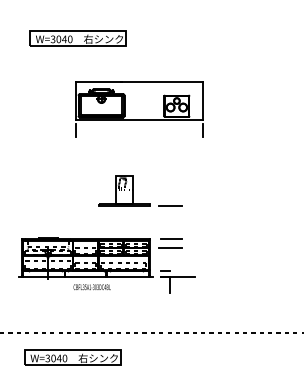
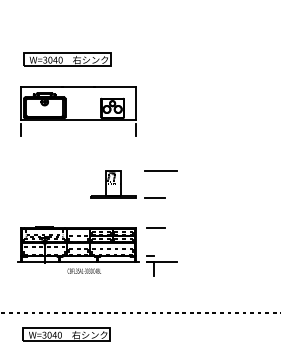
part: (77, 38) -> (67, 59), moved
part: (139, 109) -> (78, 111), moved
line: (176, 176) -> (160, 171), added
line: (170, 247) -> (154, 235), removed

